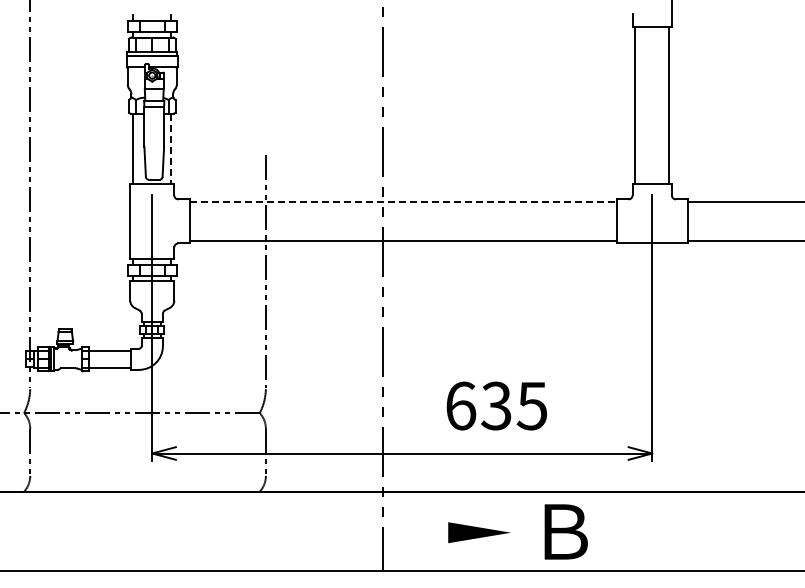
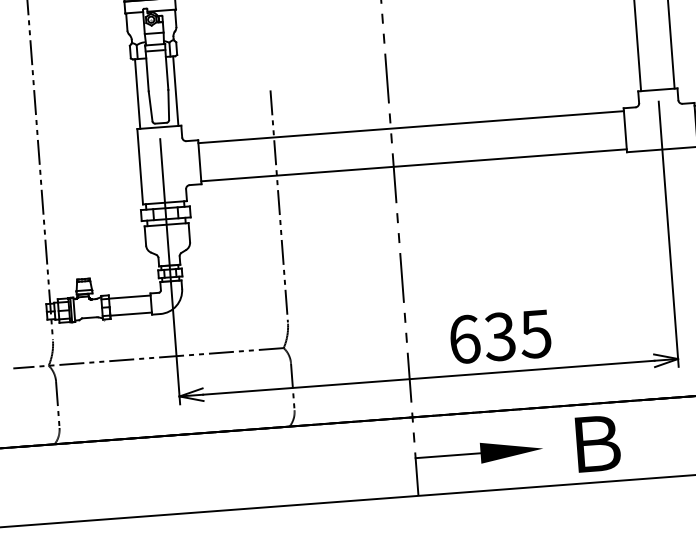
line: (171, 148) -> (175, 90), dashed -> solid
line: (403, 202) -> (411, 127), dashed -> solid
text: (496, 405) -> (500, 336), moved
line: (415, 532) -> (447, 455), added

